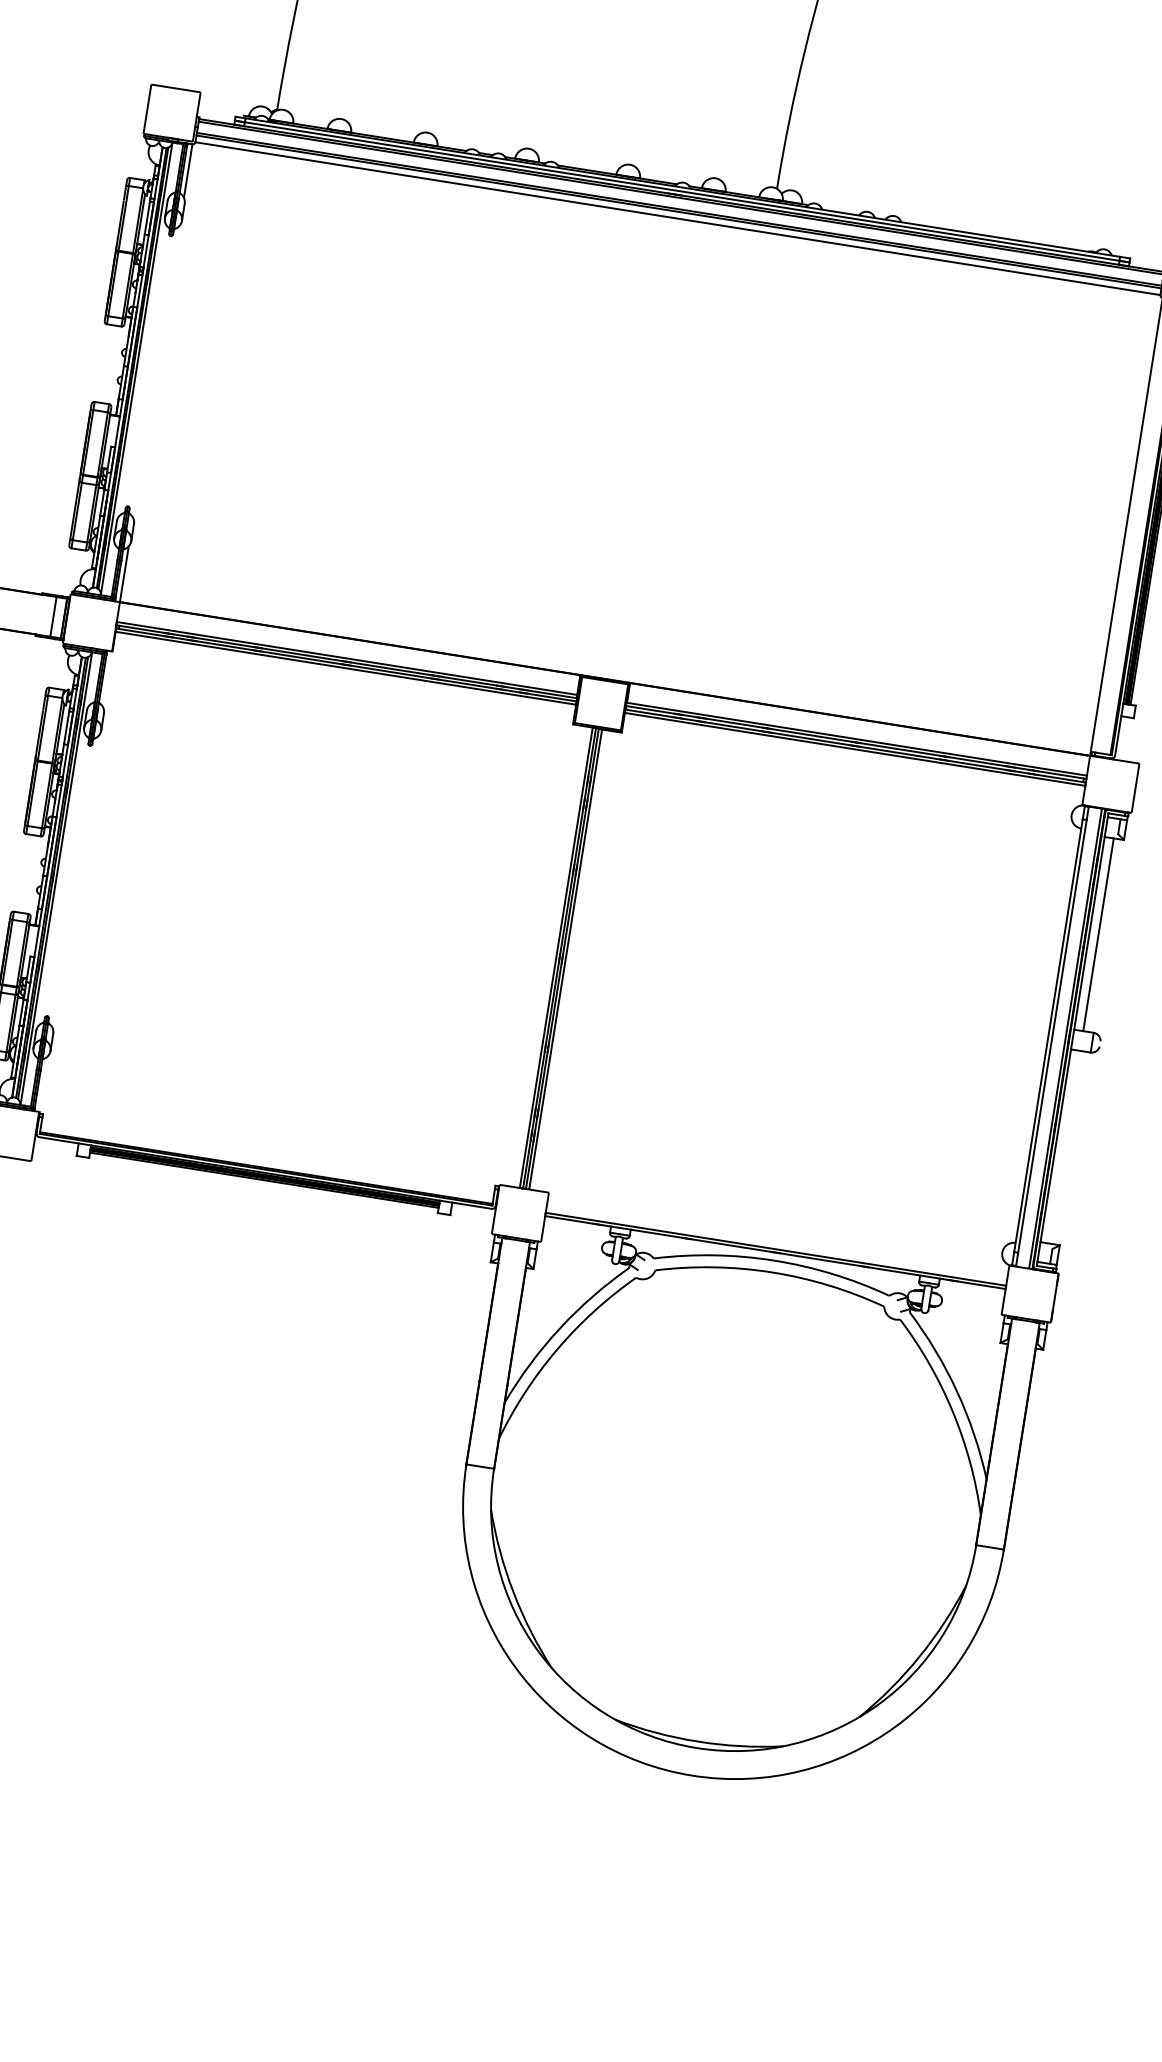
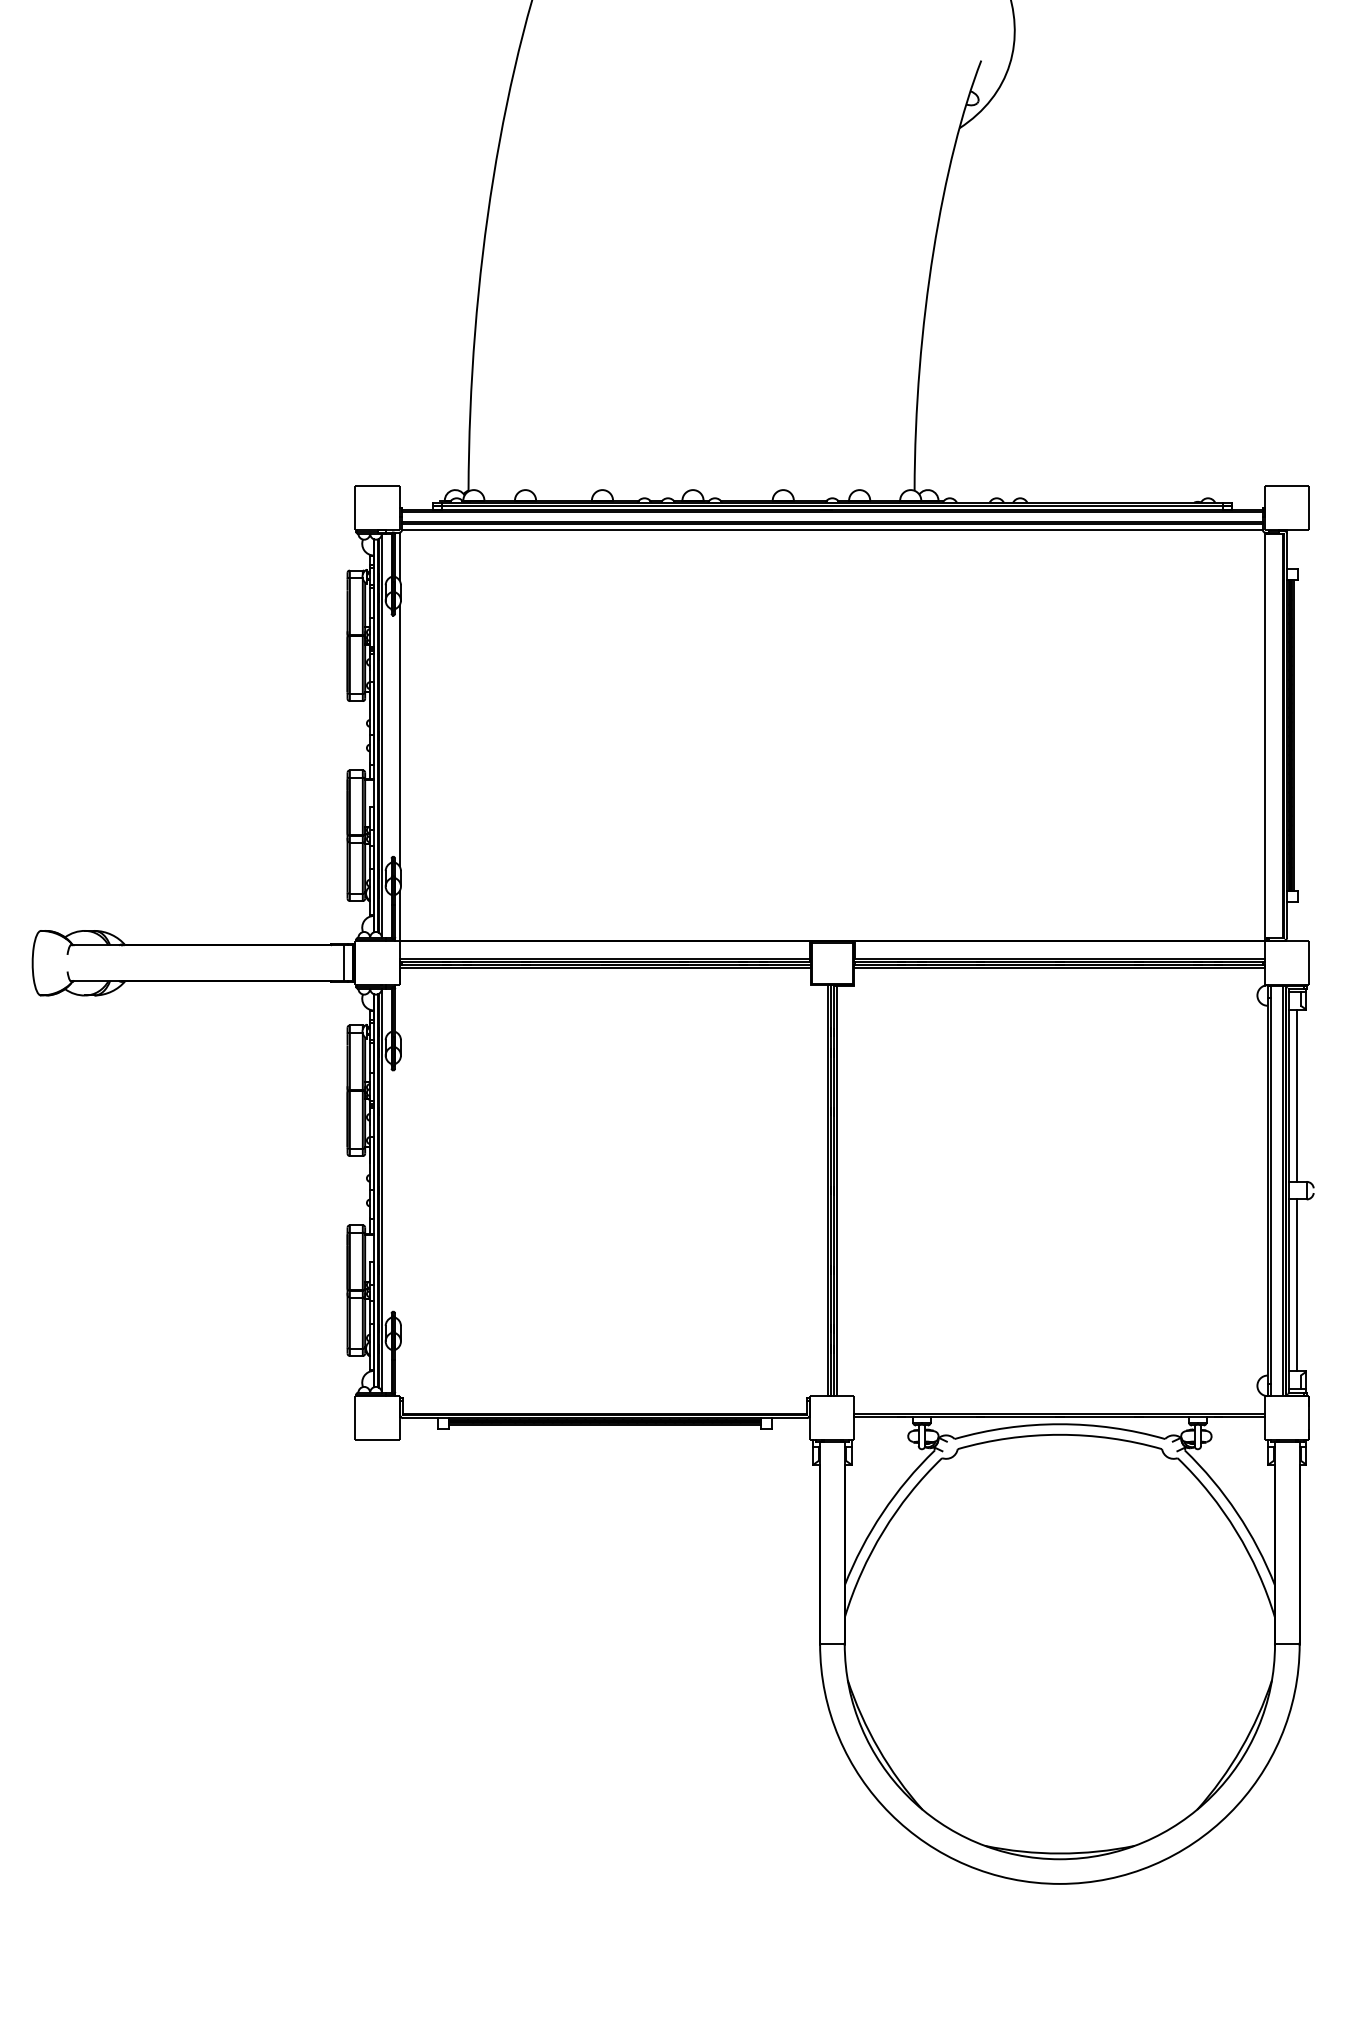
line: (156, 371) -> (399, 735), added
line: (1065, 1147) -> (1297, 1285), added

